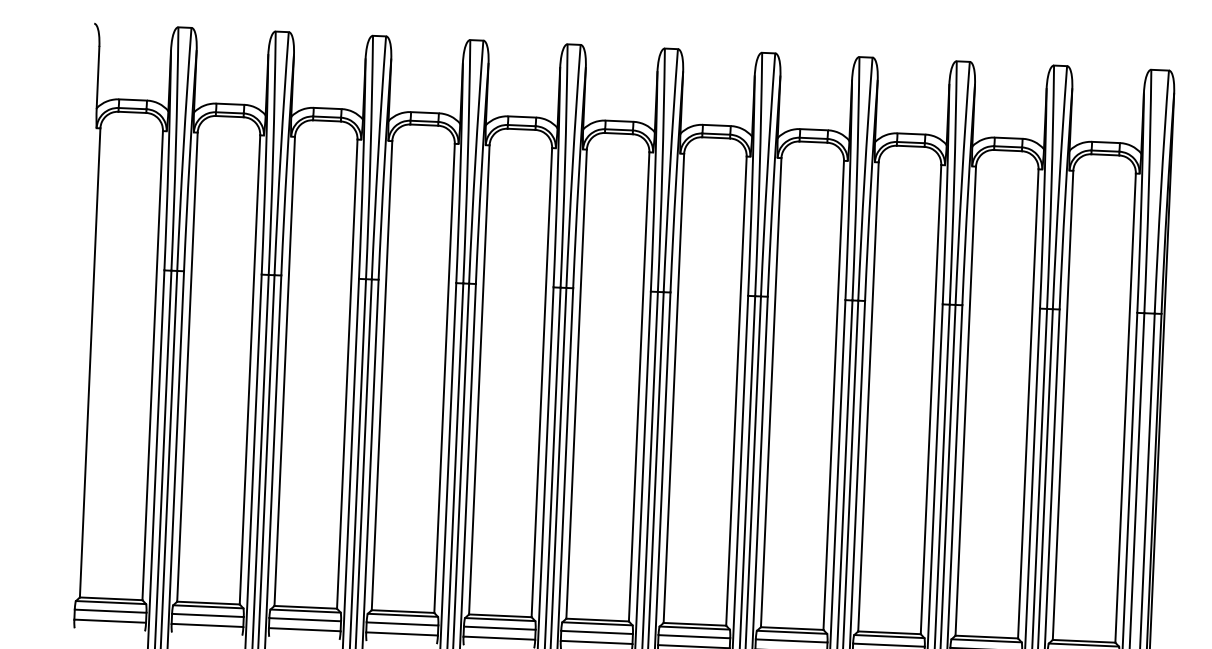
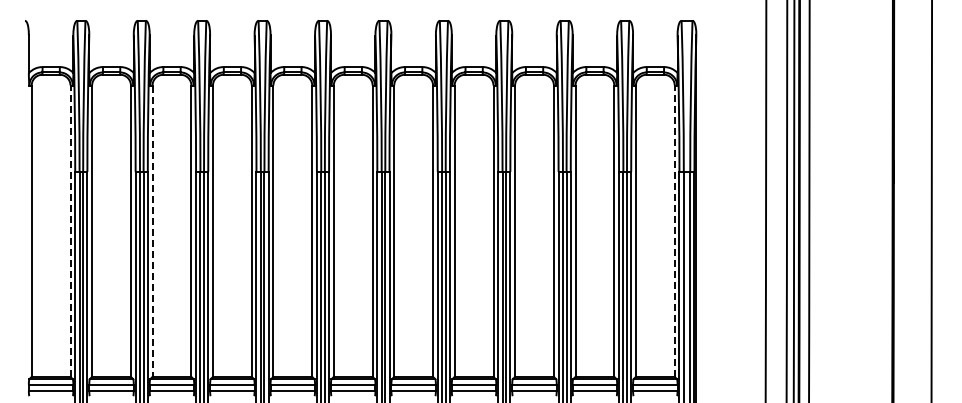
line: (152, 366) -> (70, 231), solid -> dashed
line: (284, 371) -> (152, 231), solid -> dashed
line: (1125, 408) -> (674, 231), solid -> dashed

